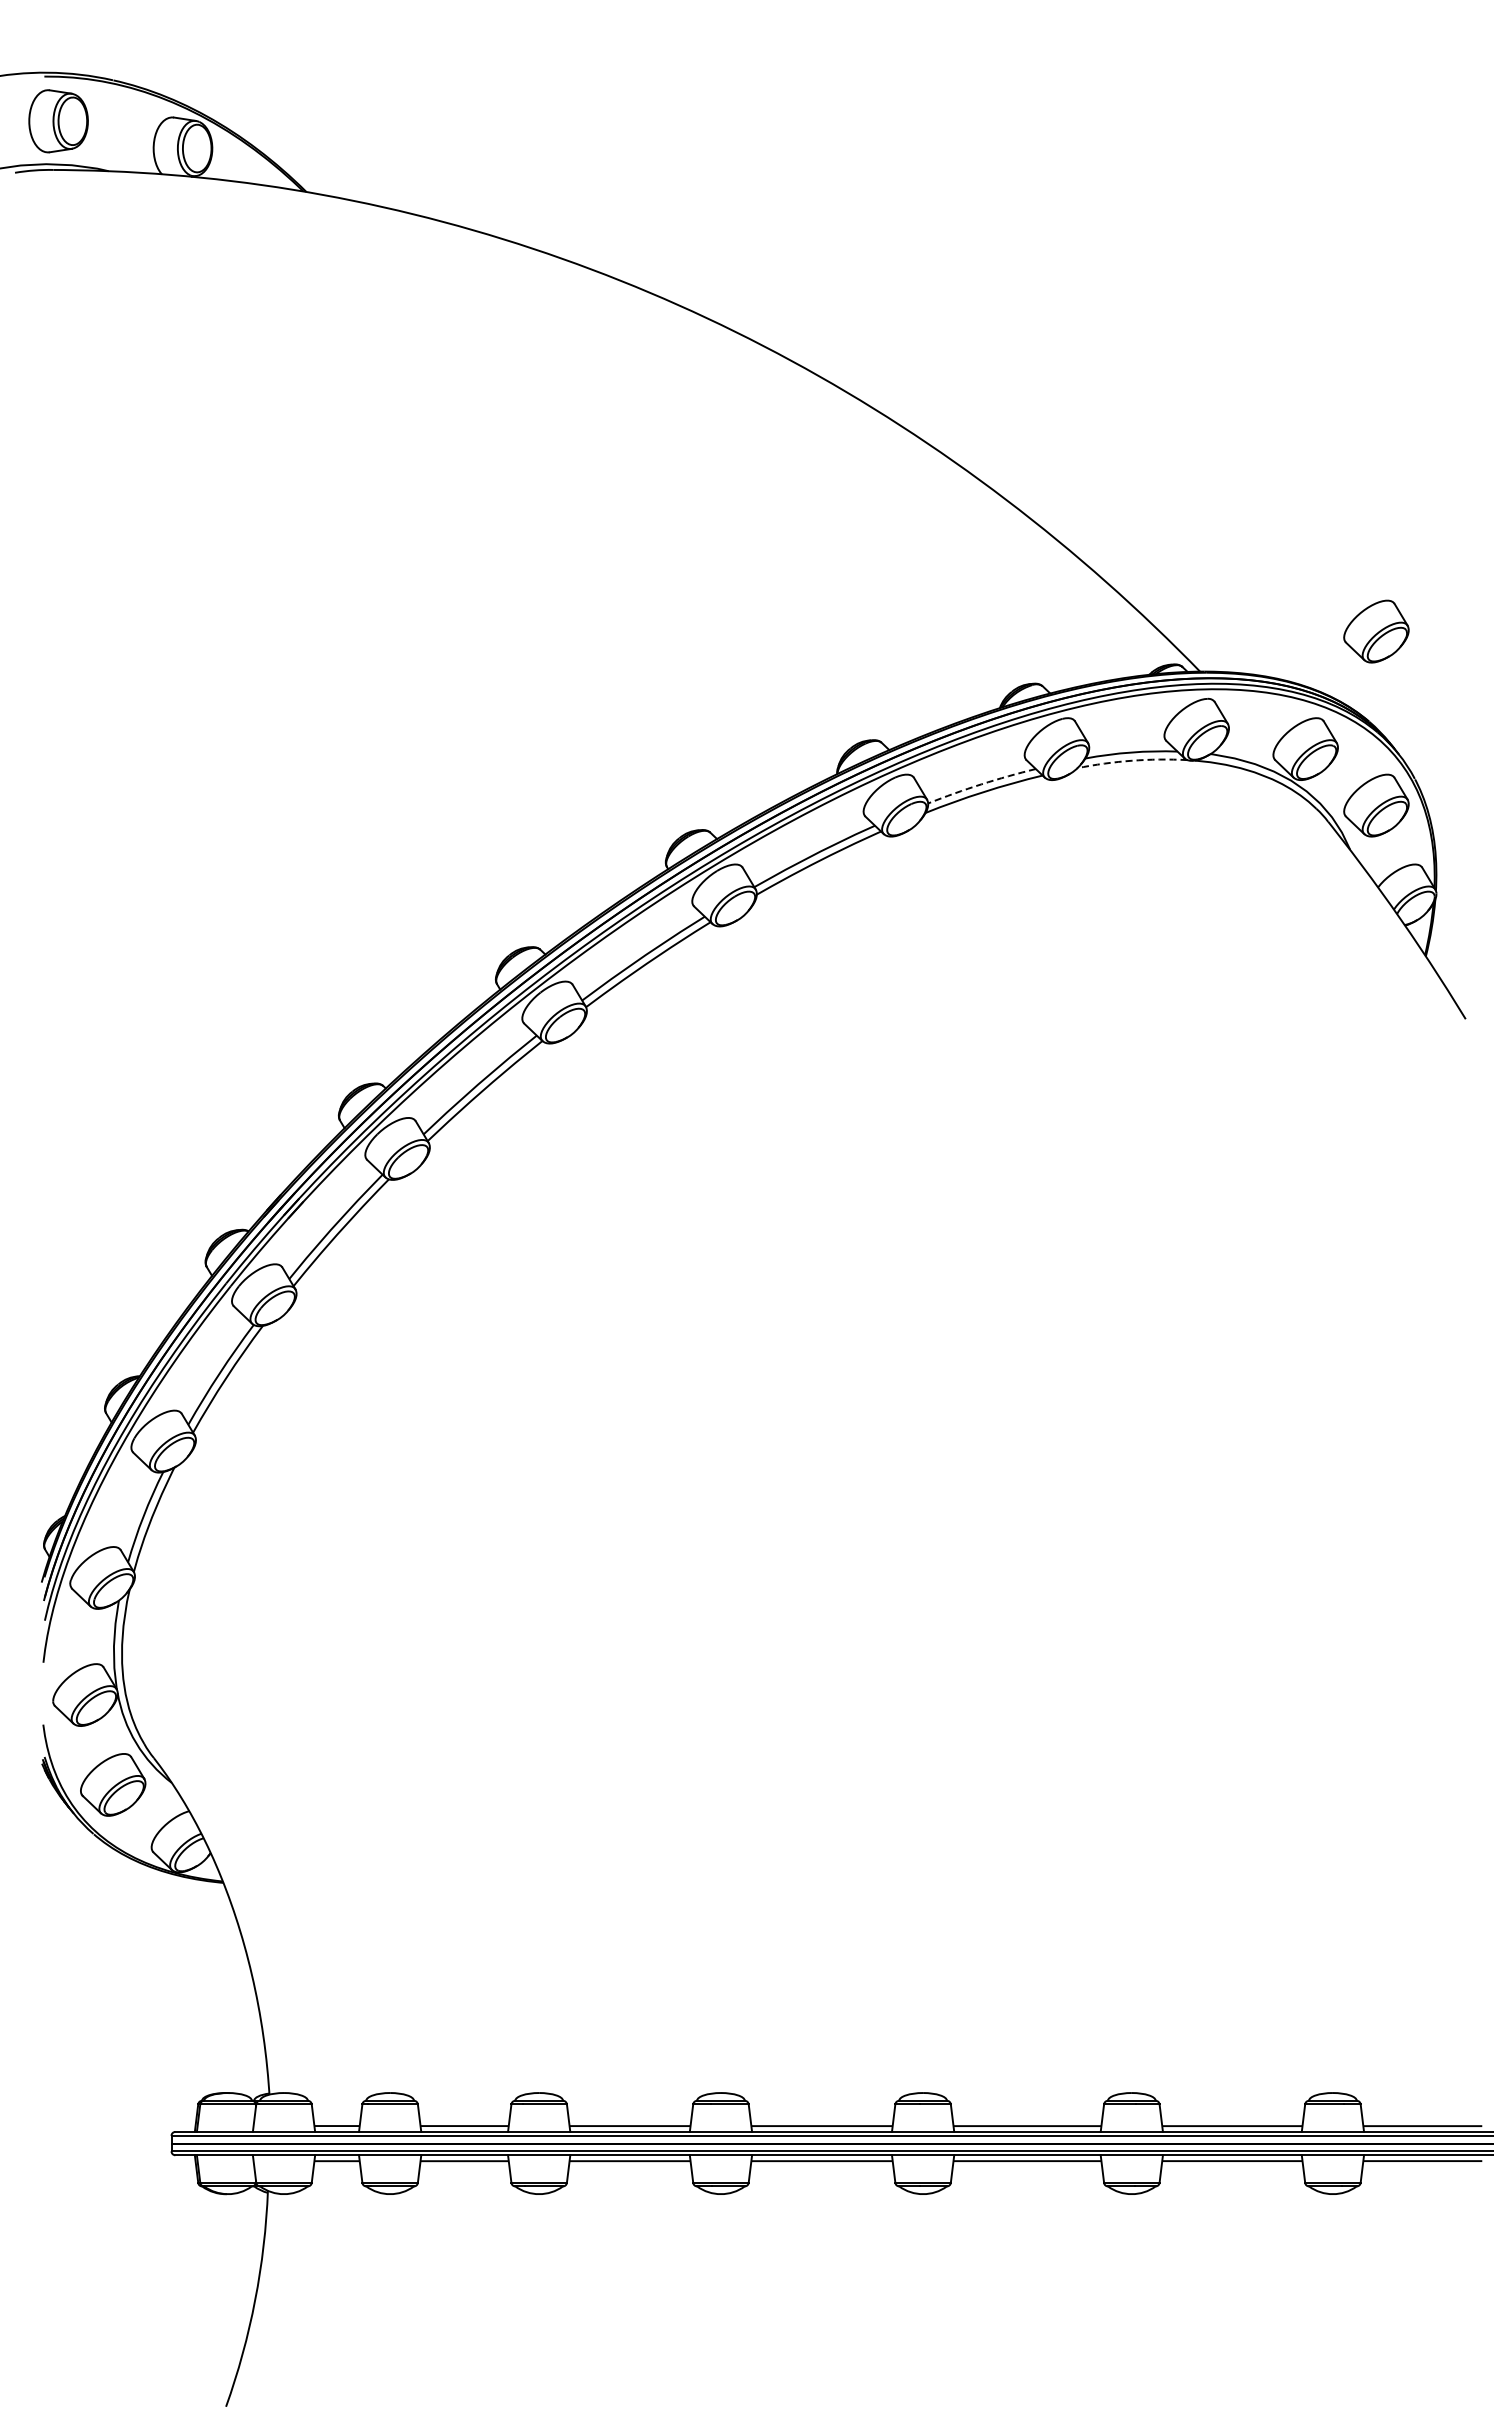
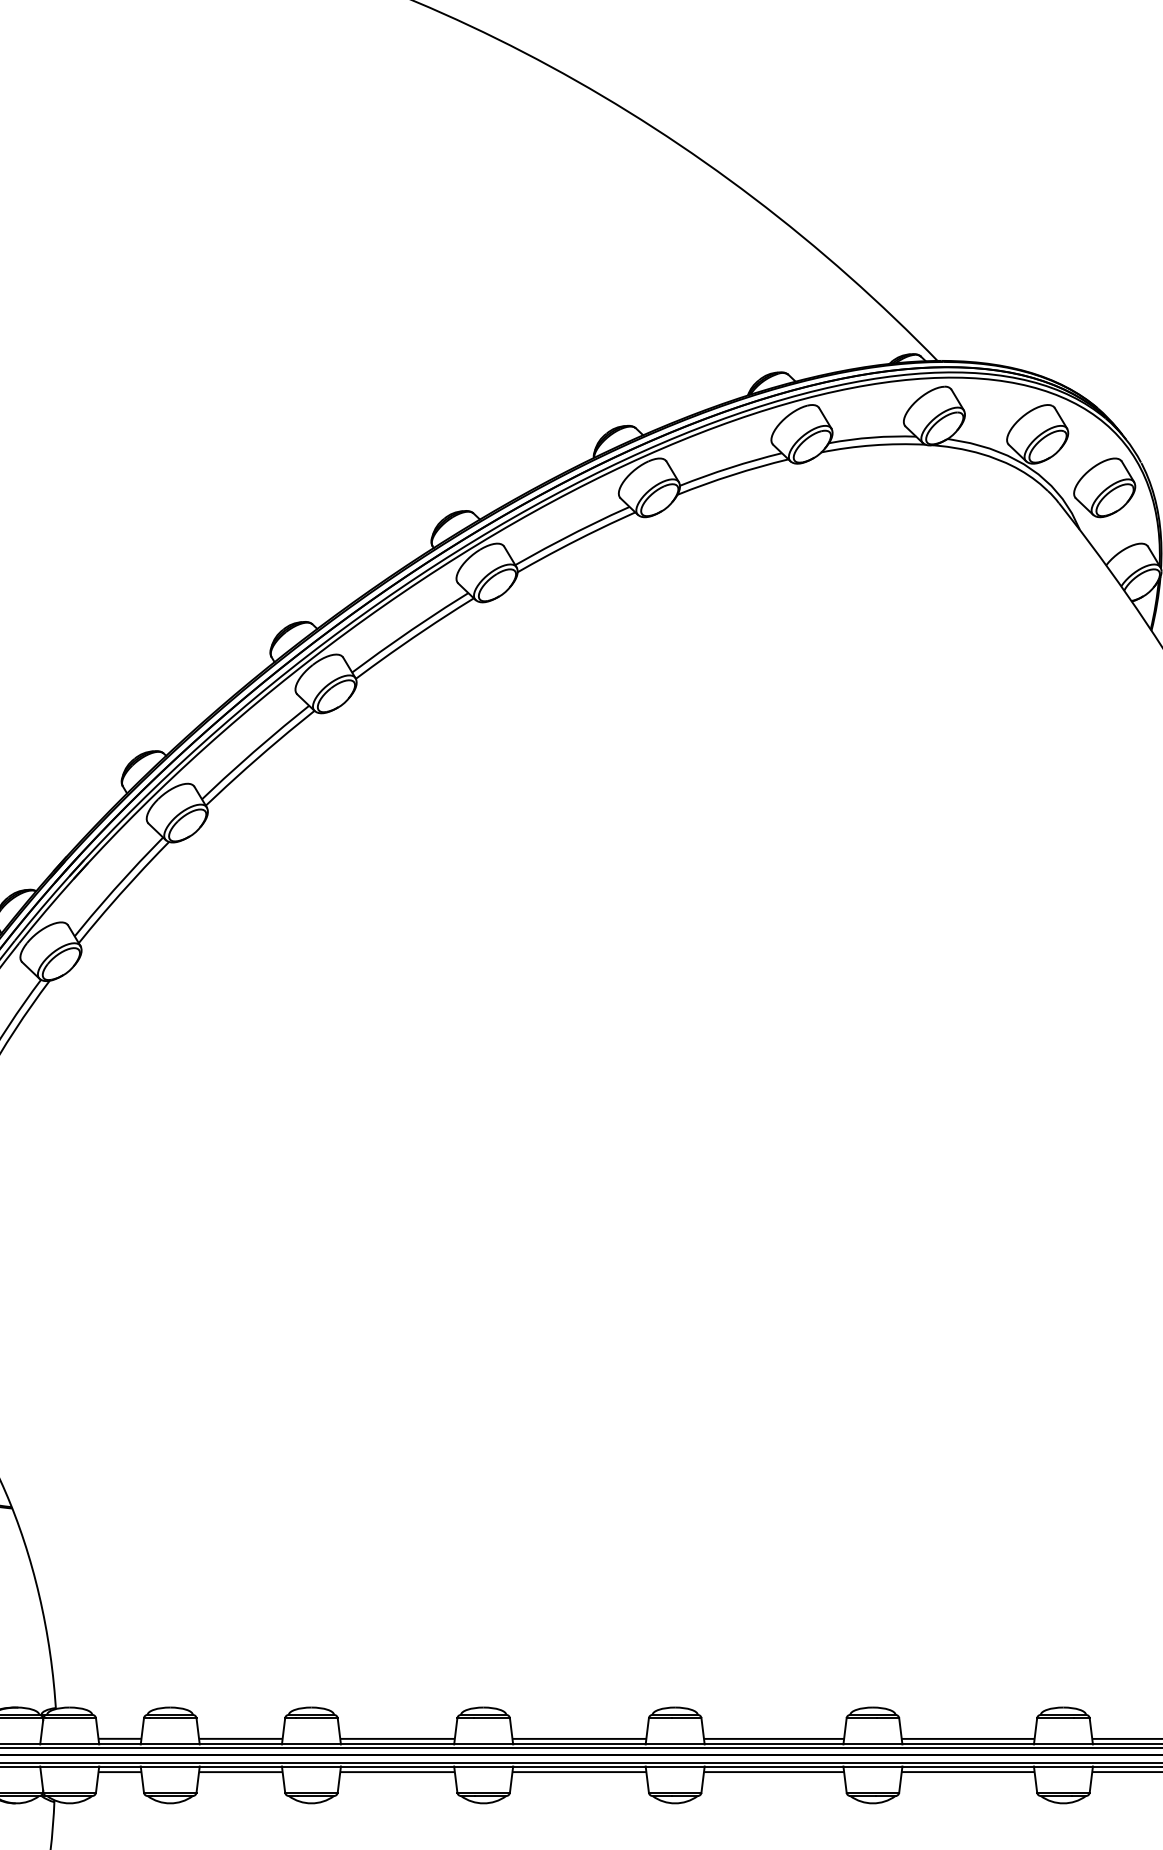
part: (1376, 631) -> (1104, 322), removed
arc: (1131, 760) -> (872, 445), dashed -> solid
arc: (981, 784) -> (730, 467), dashed -> solid

